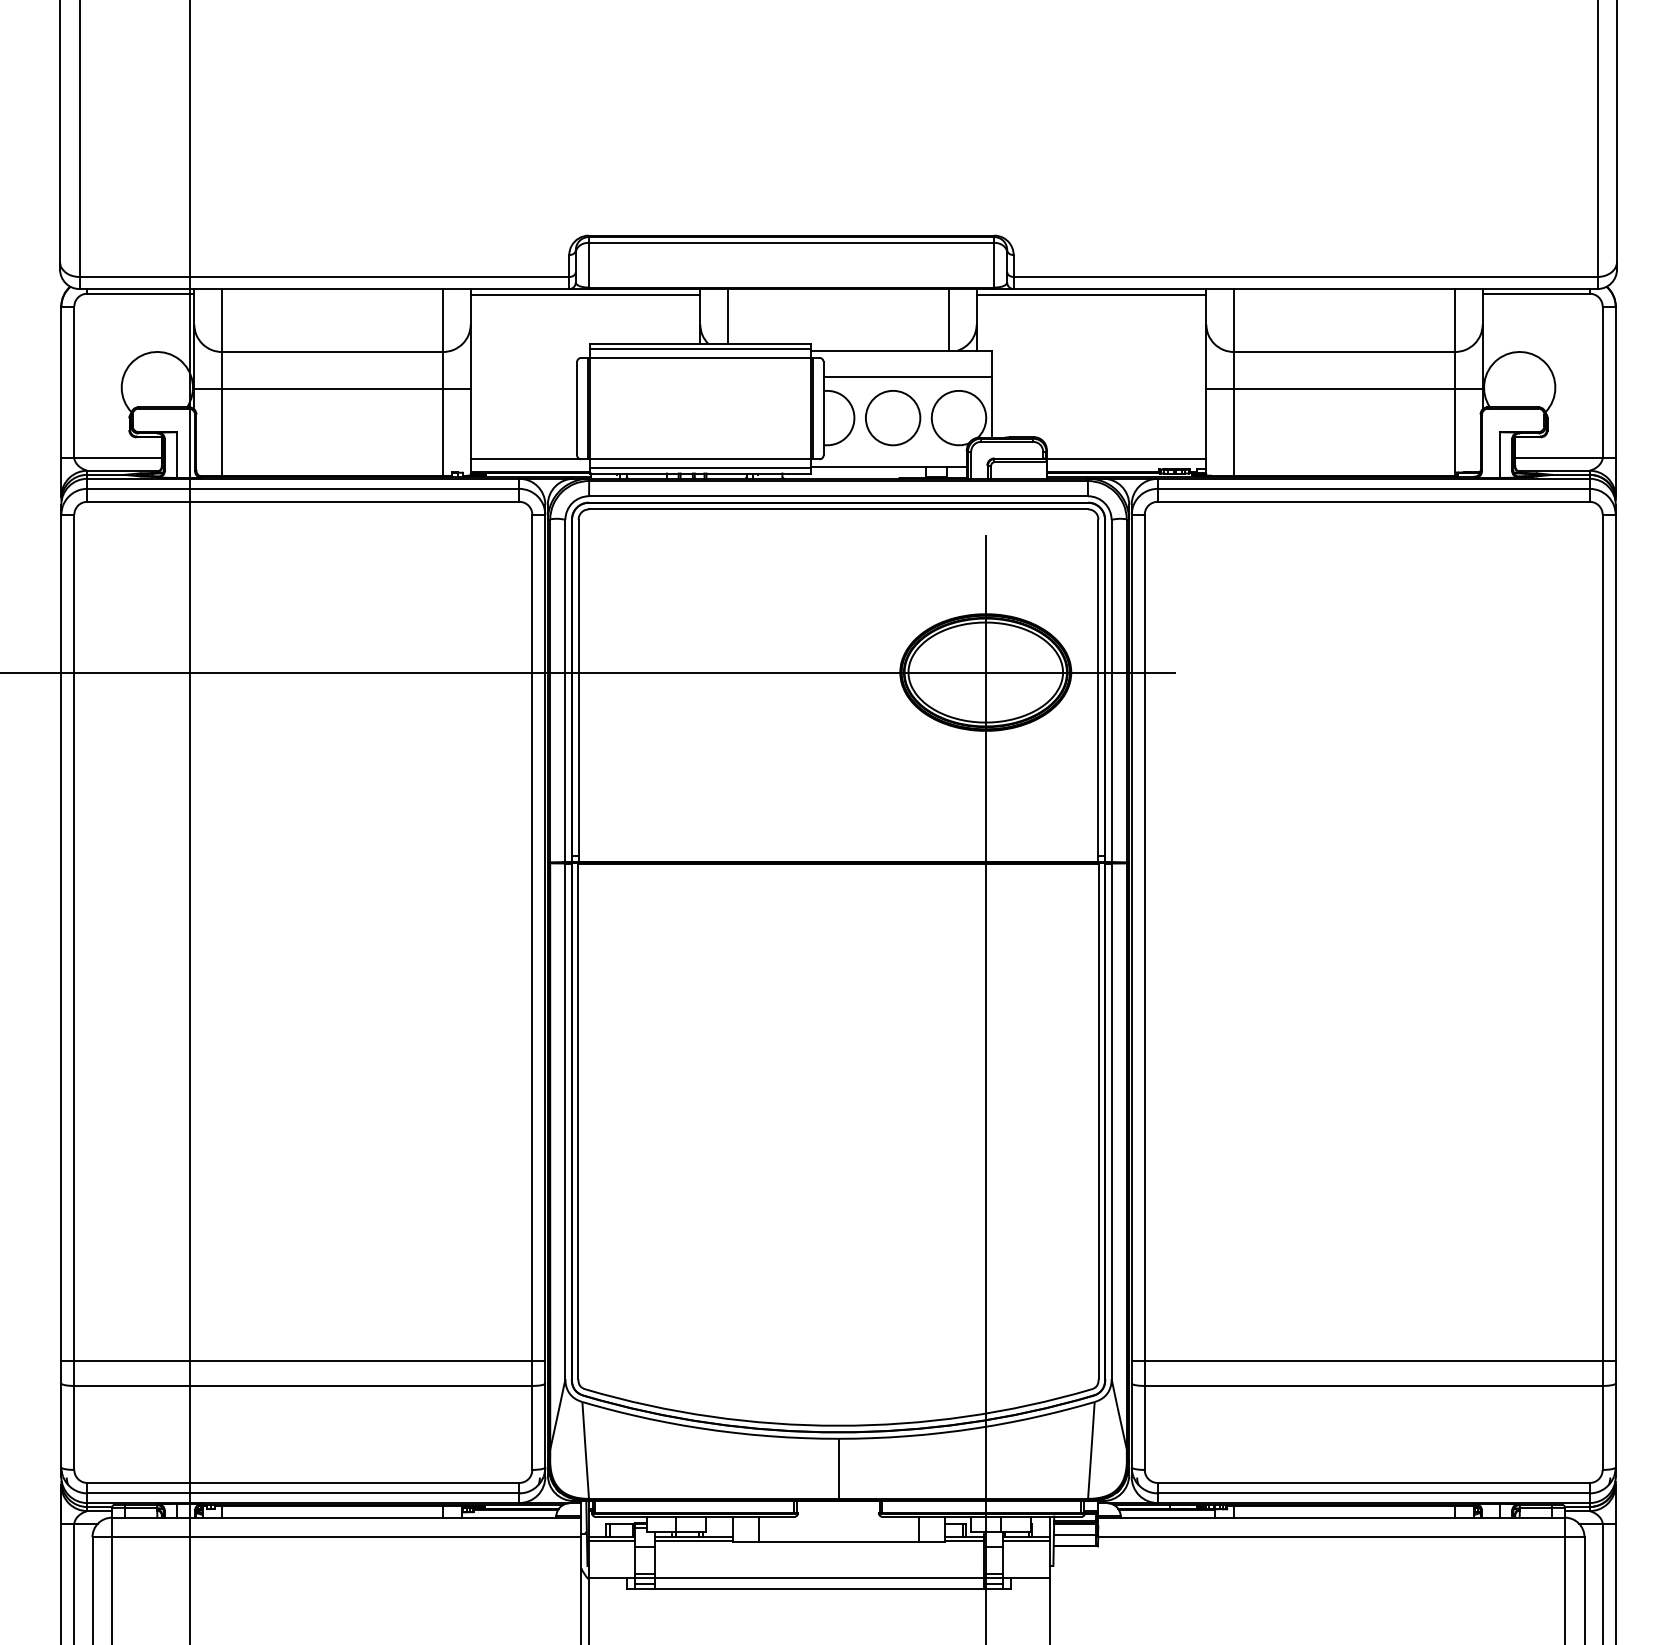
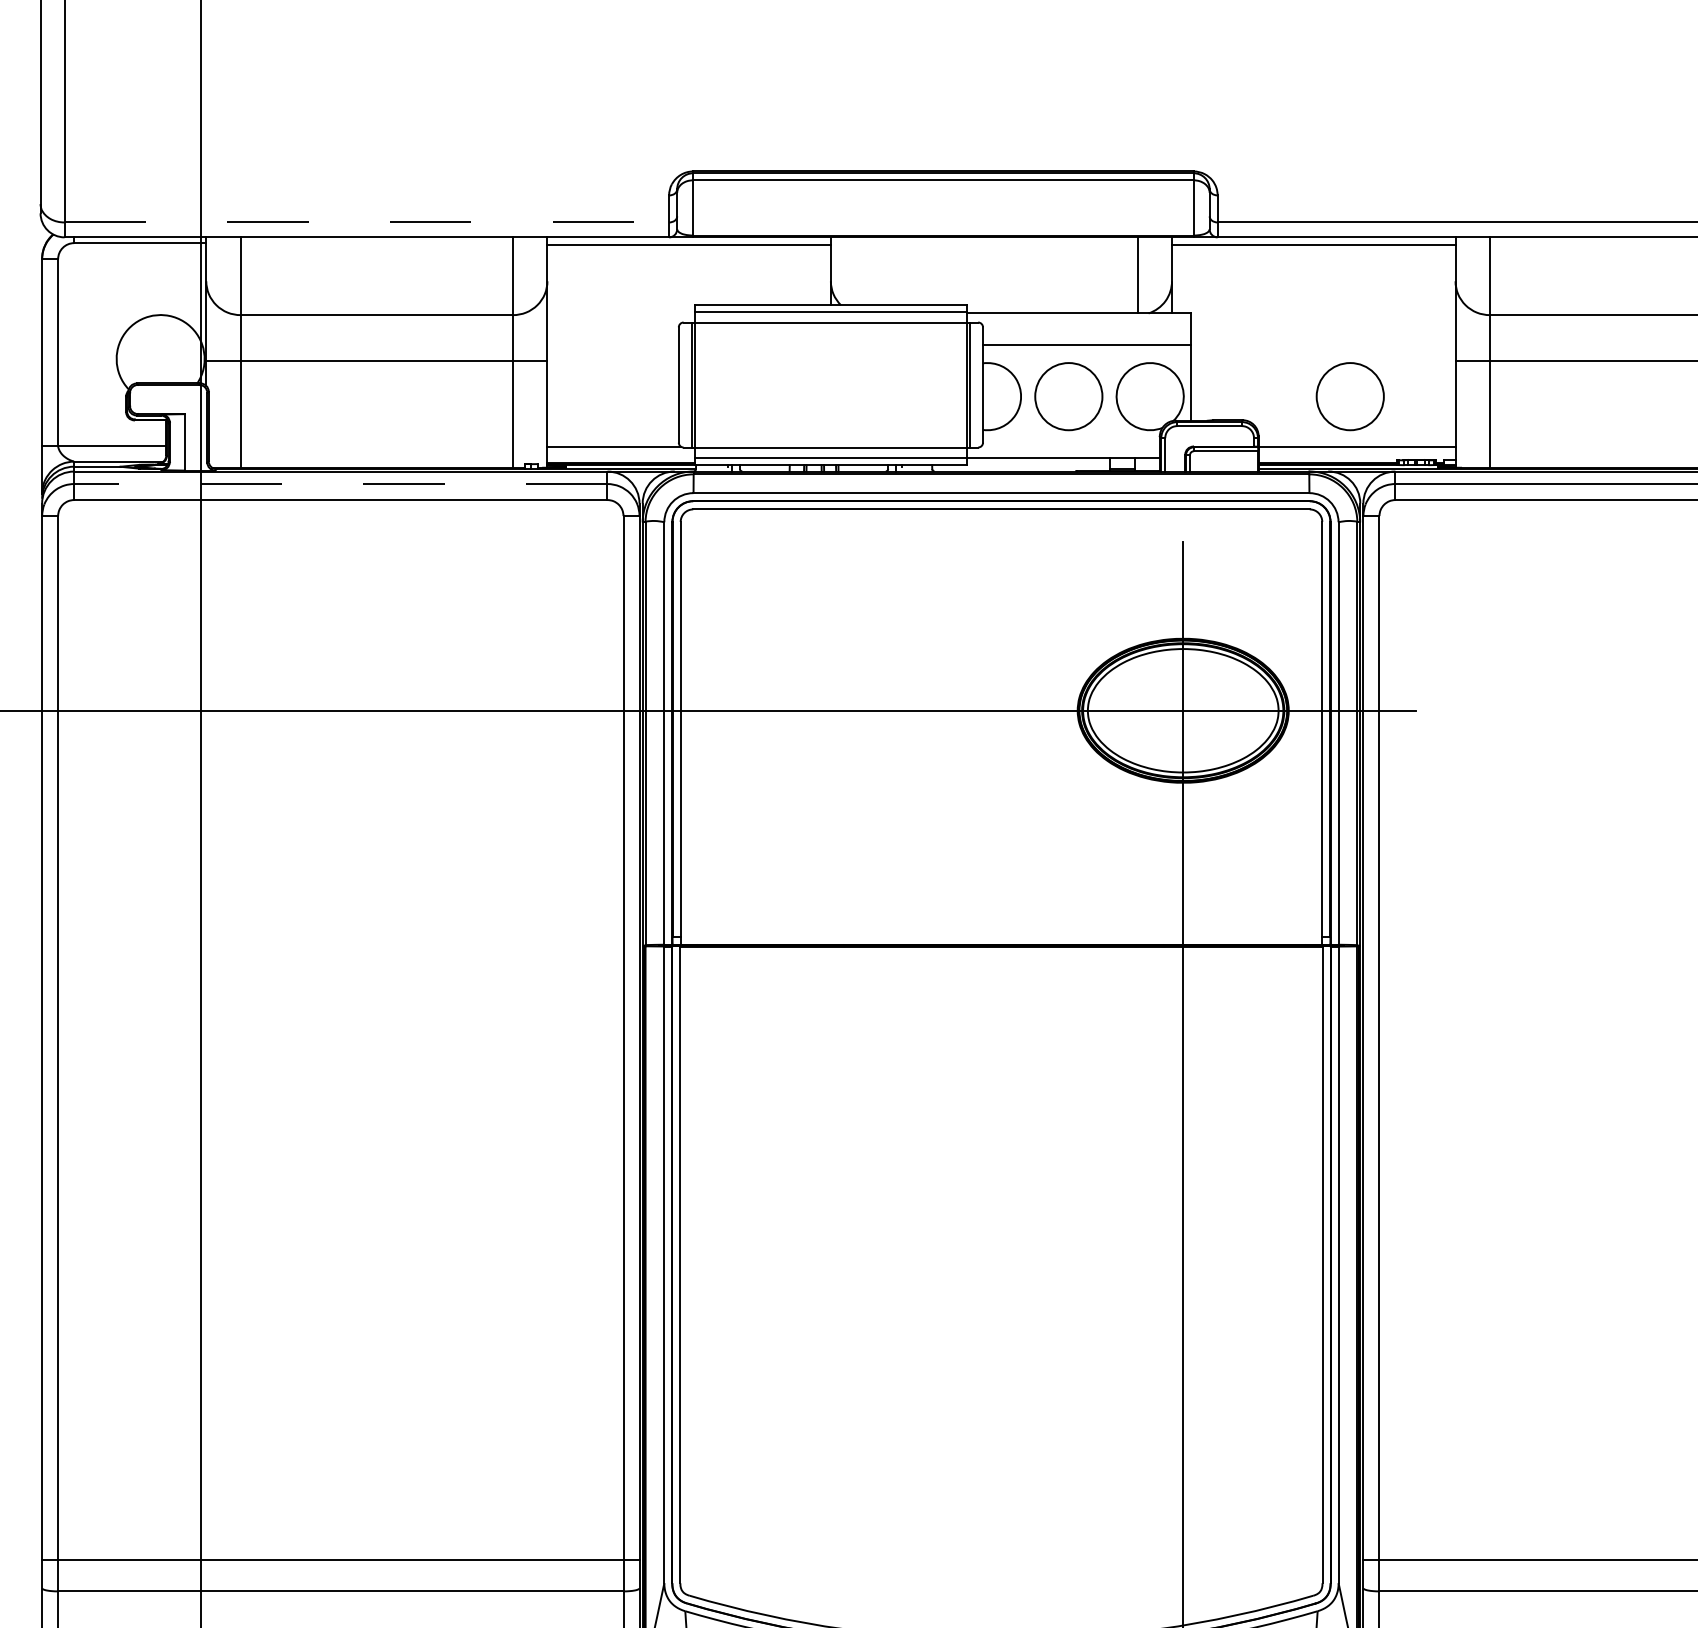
line: (324, 276) -> (366, 221), solid -> dashed
line: (728, 316) -> (865, 271), removed
circle: (1121, 418) -> (1350, 397), added
line: (302, 488) -> (339, 483), solid -> dashed

